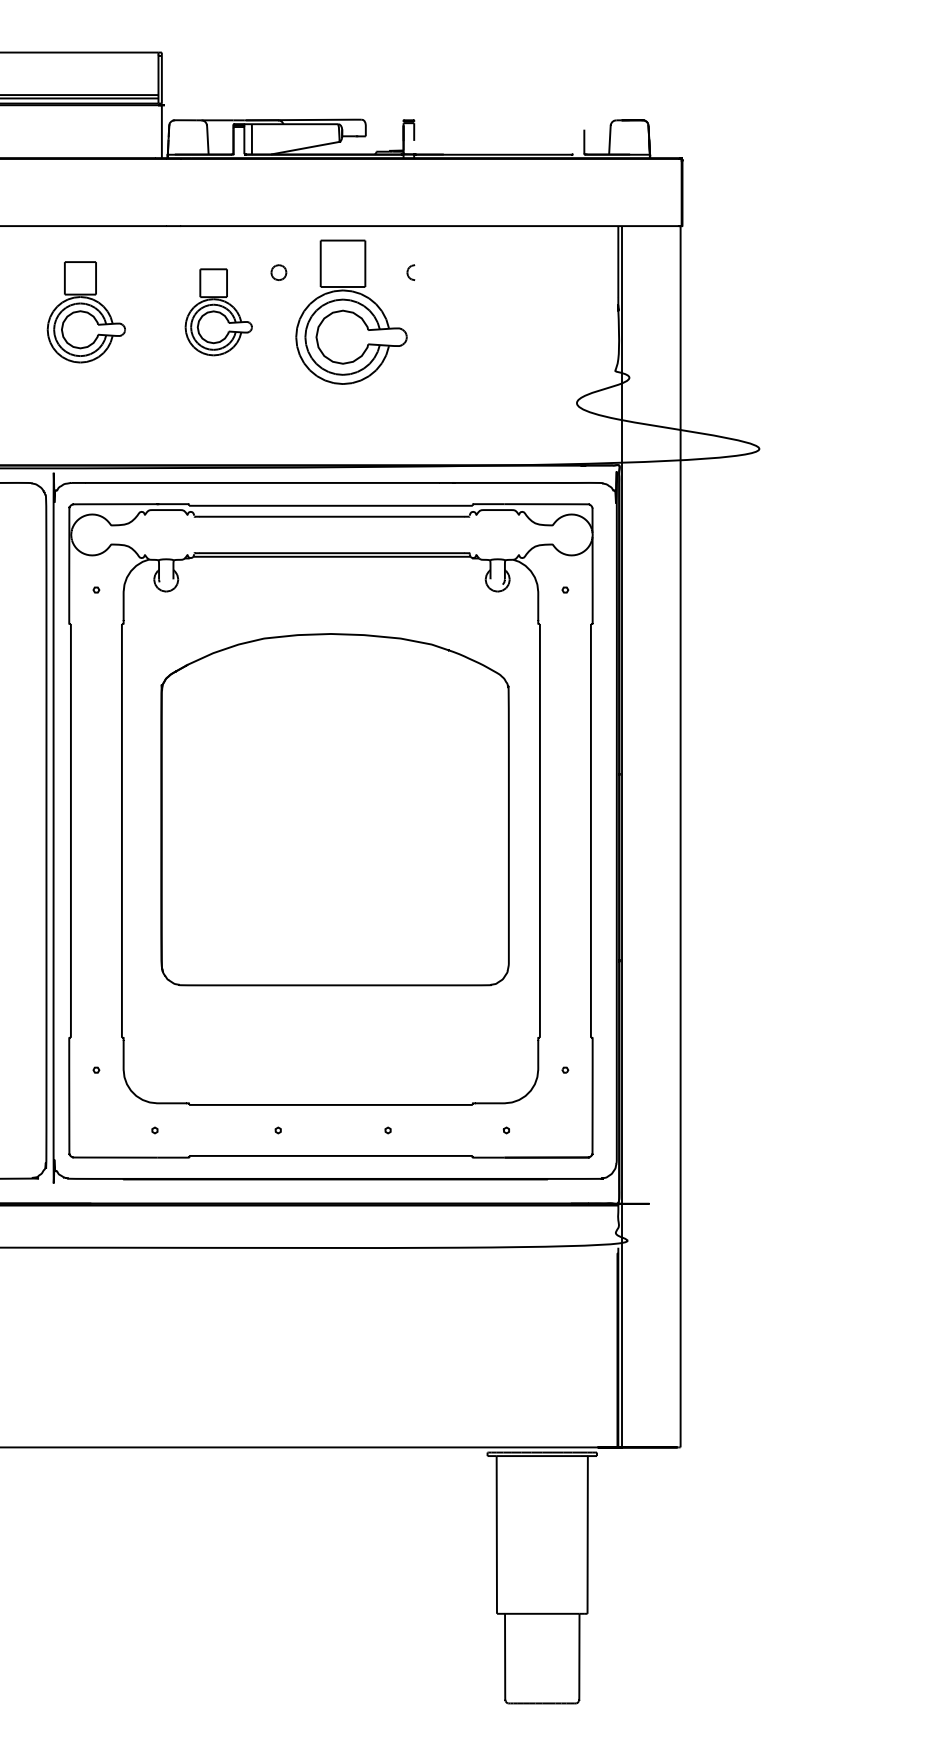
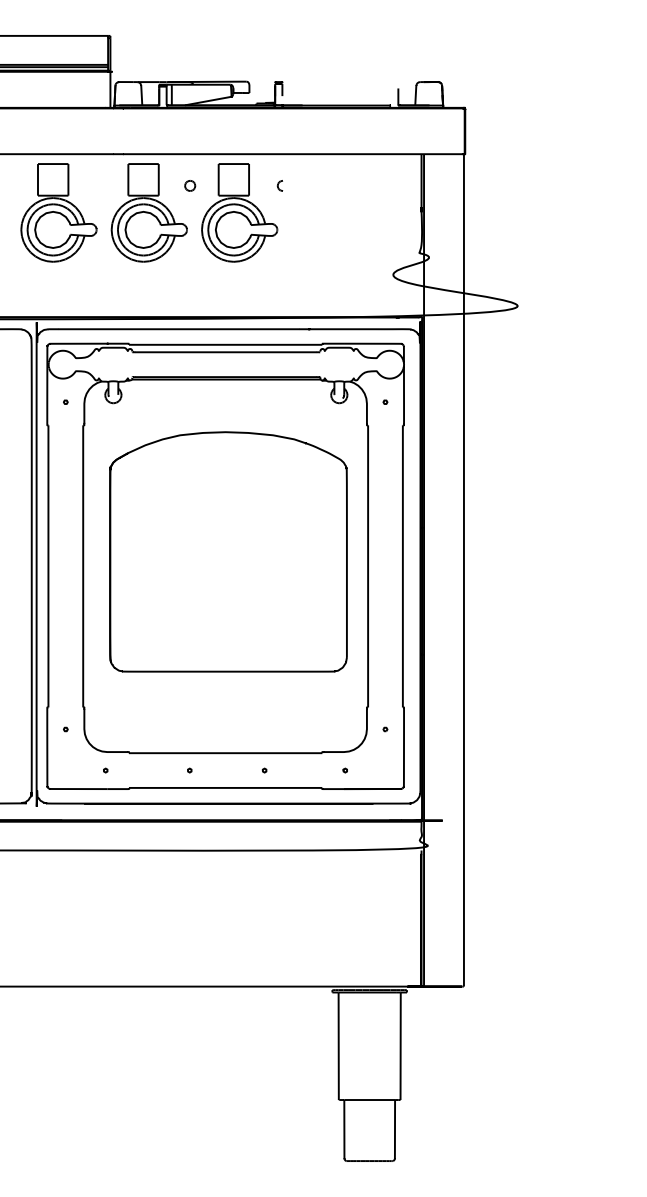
part: (85, 311) -> (58, 212), size x1.43
part: (217, 311) -> (148, 212), size x1.67

